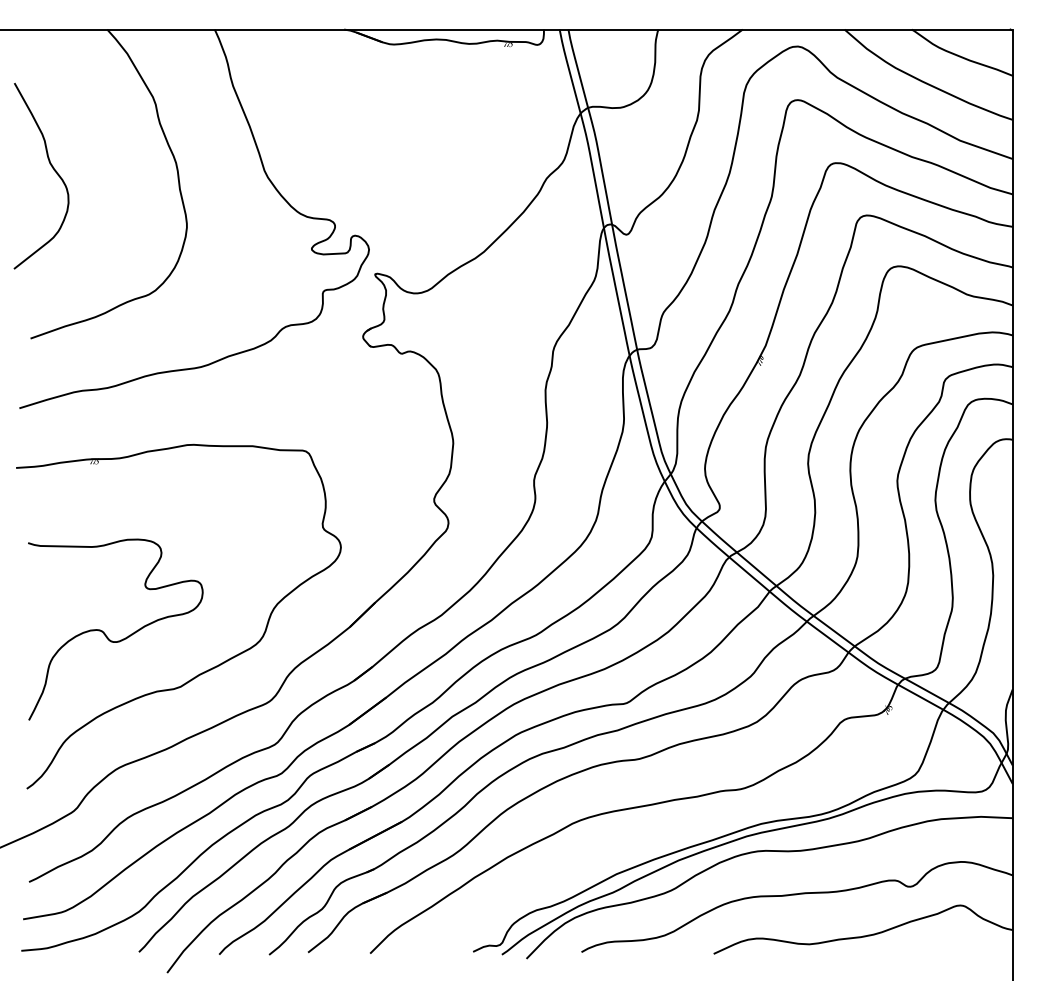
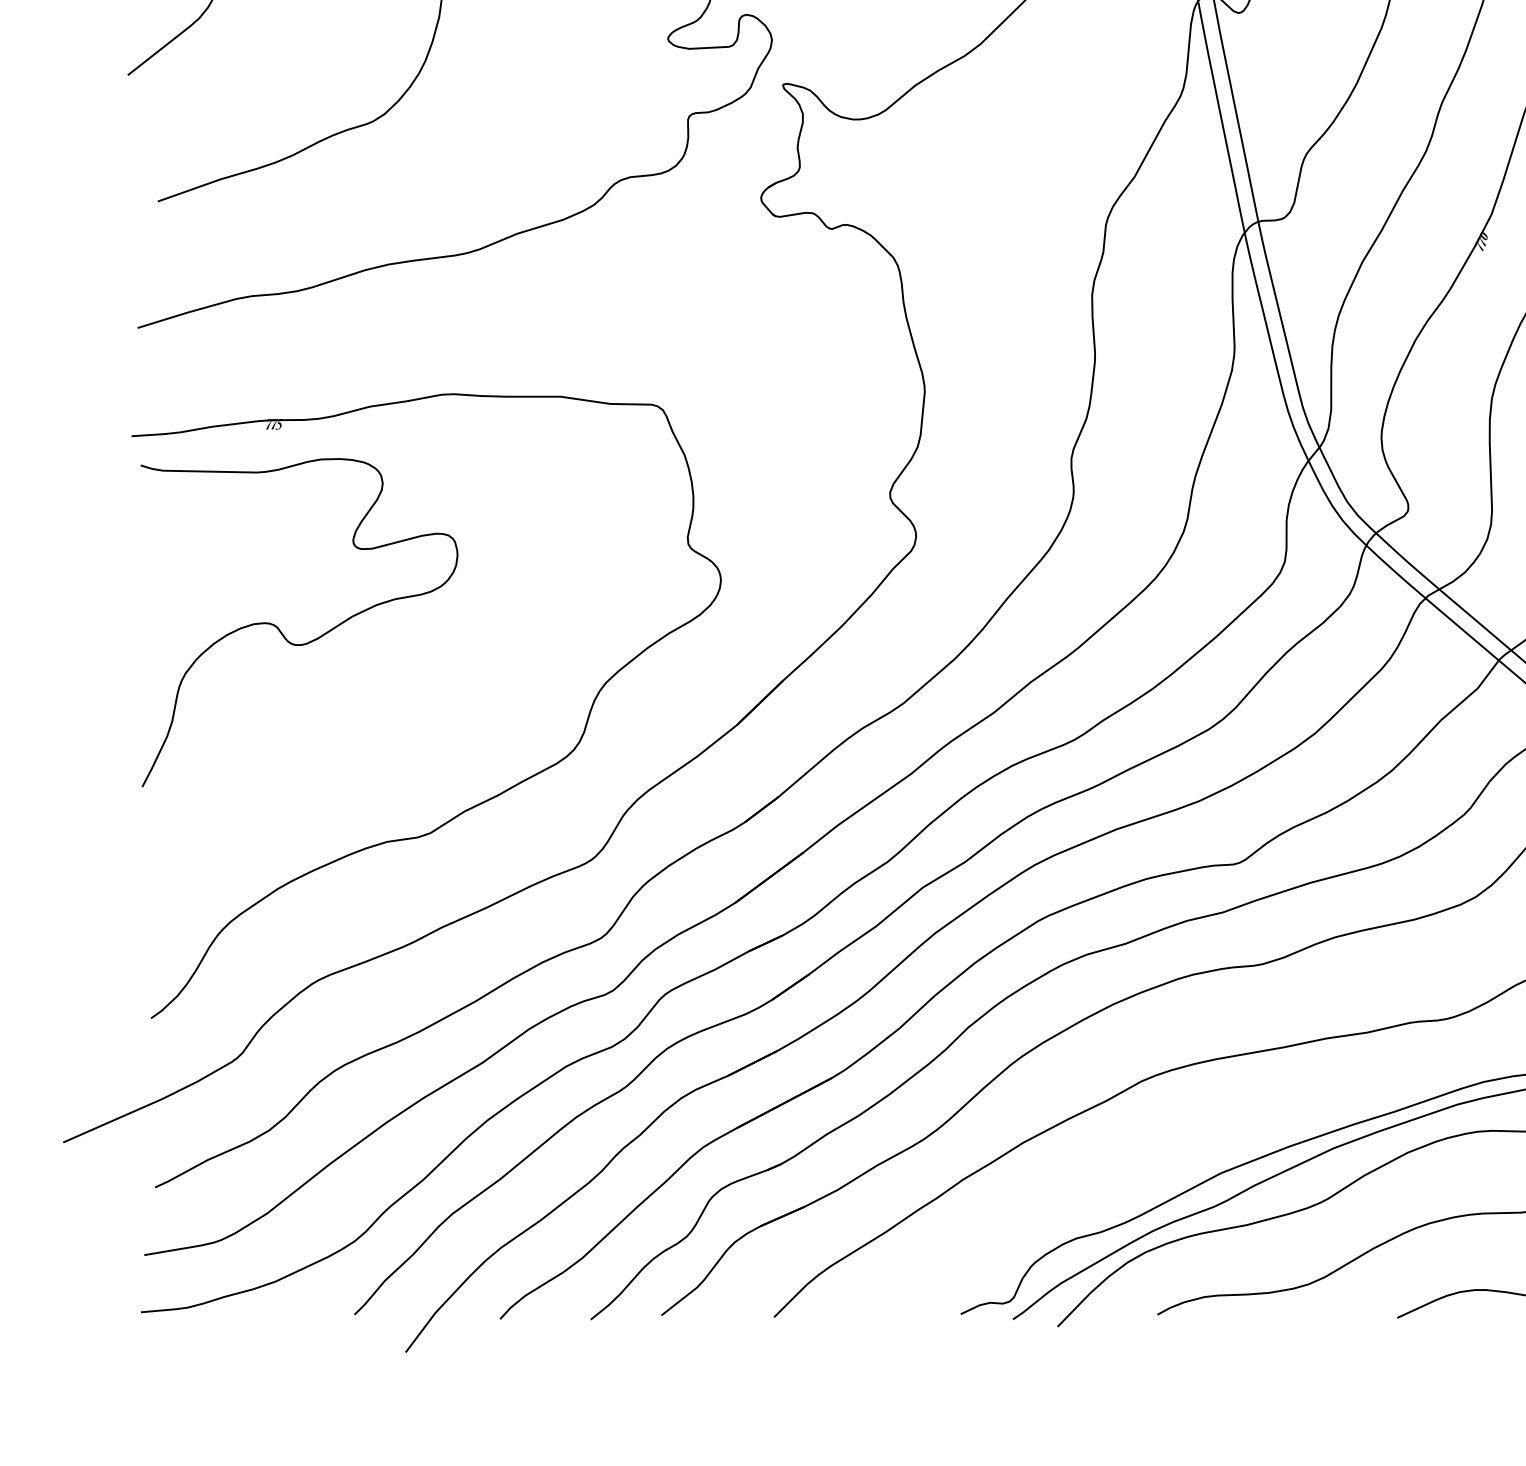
curve: (106, 634) -> (282, 631), moved

